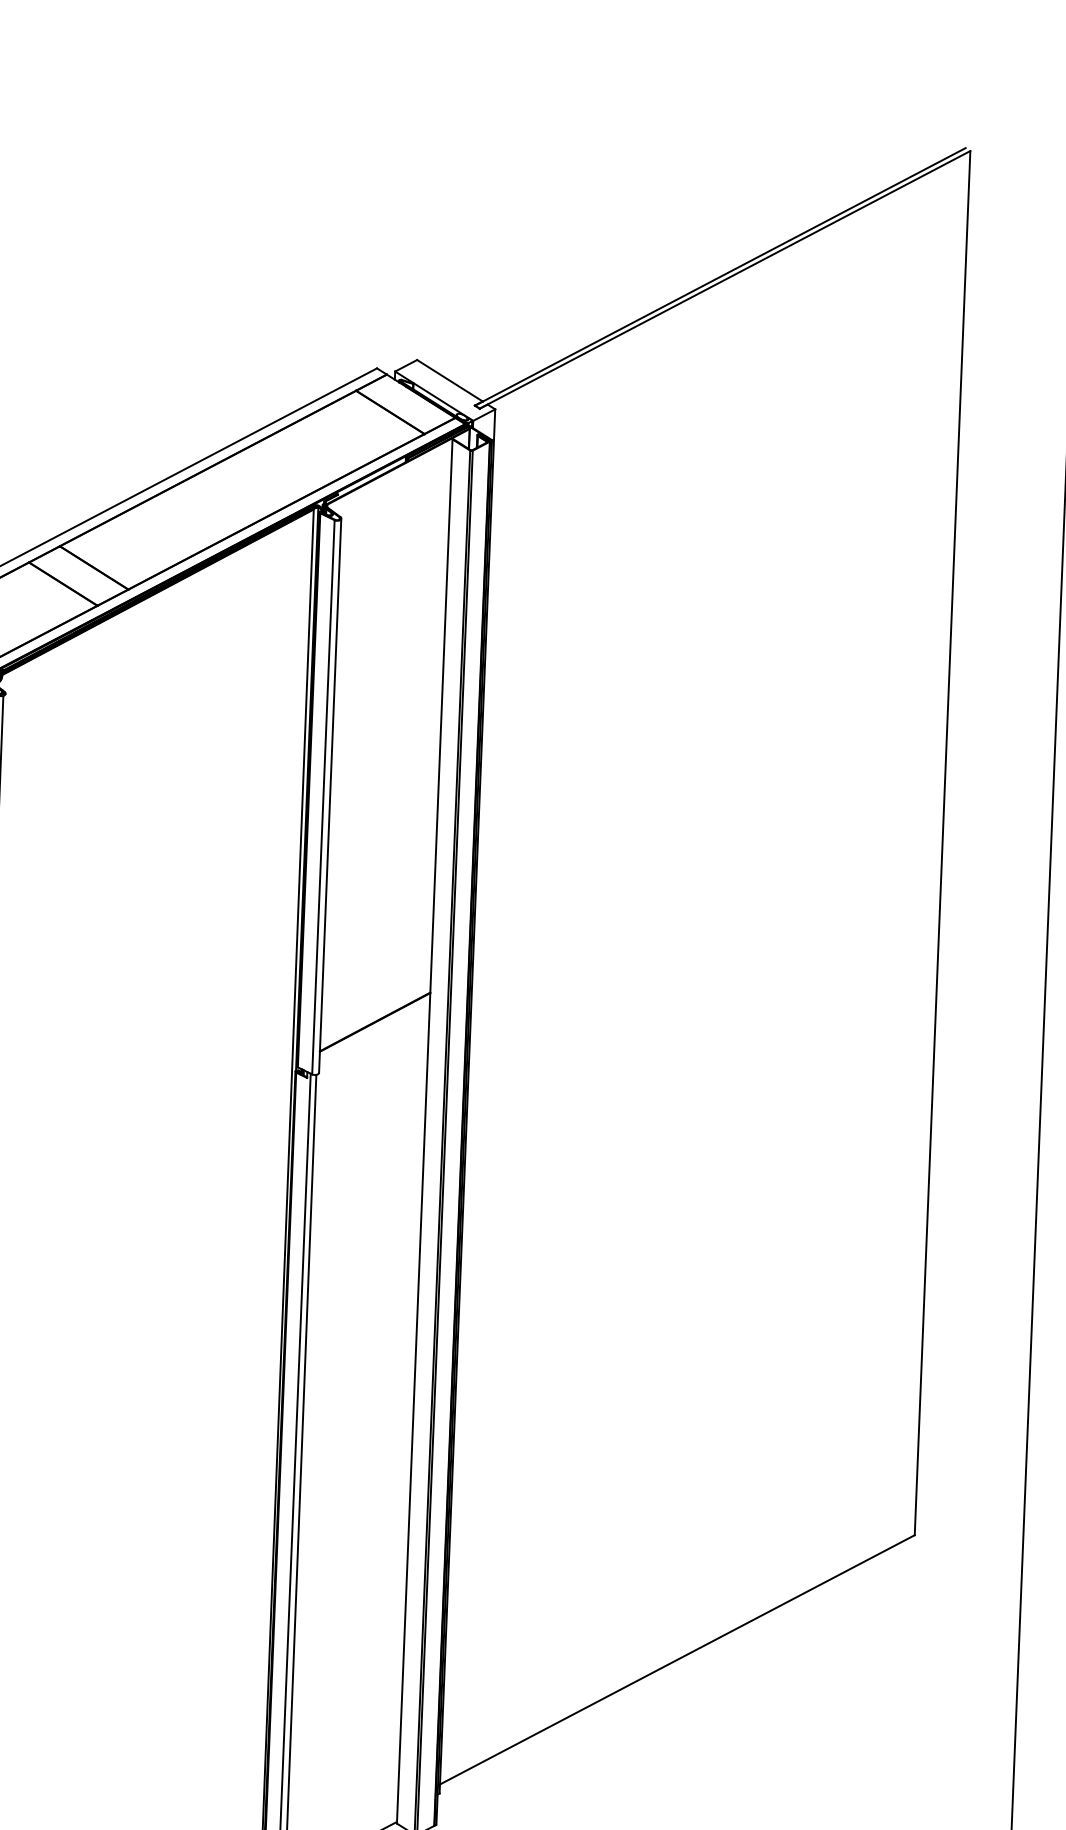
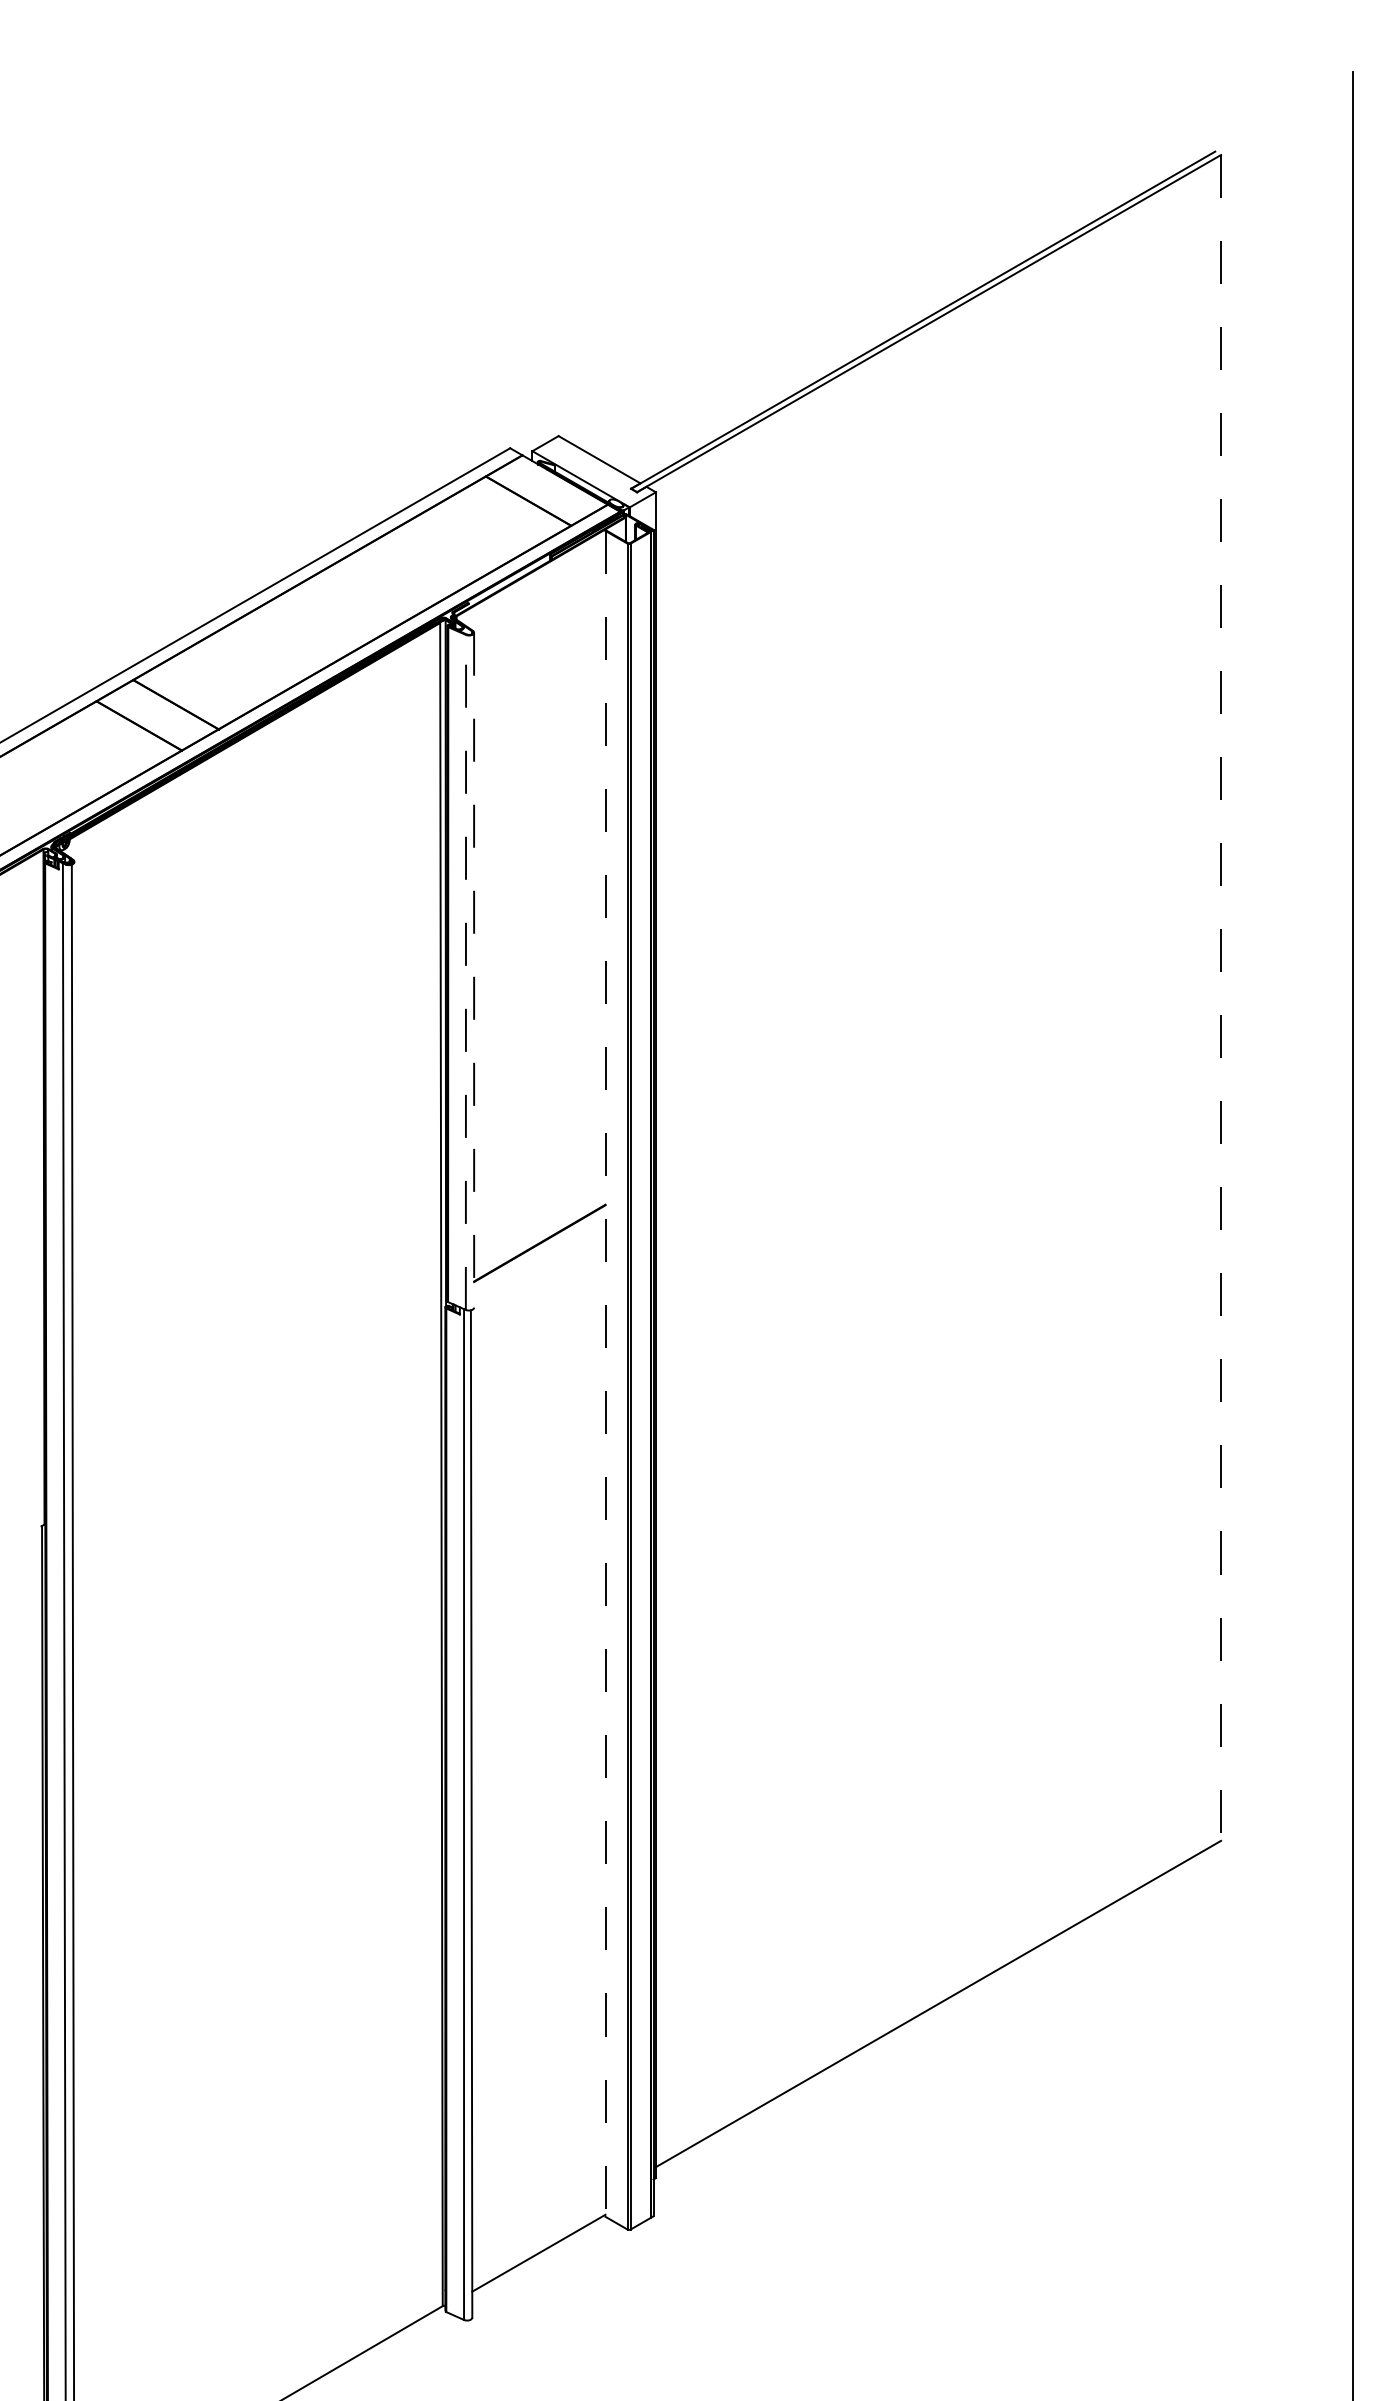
line: (330, 795) -> (474, 970), solid -> dashed
line: (323, 796) -> (465, 971), solid -> dashed
line: (942, 842) -> (1221, 997), solid -> dashed
line: (424, 1131) -> (605, 1373), solid -> dashed

